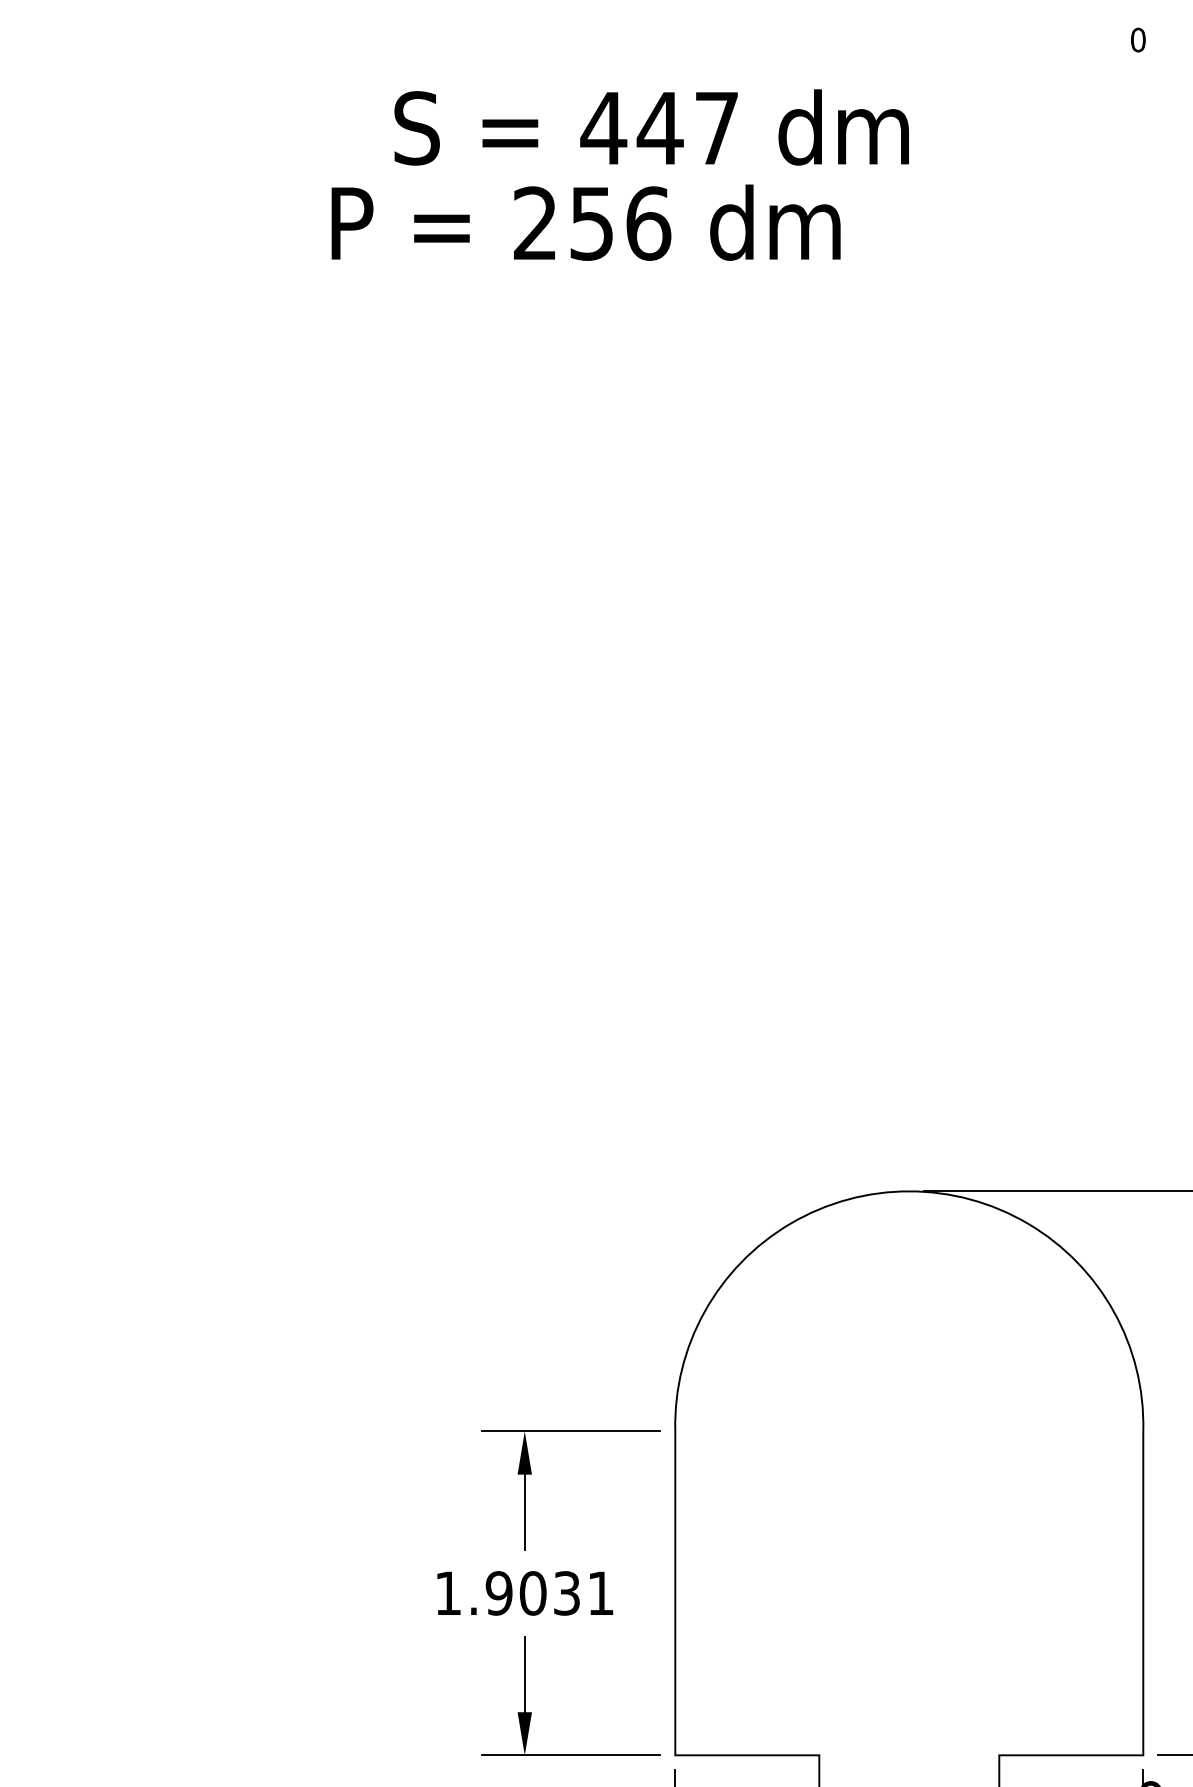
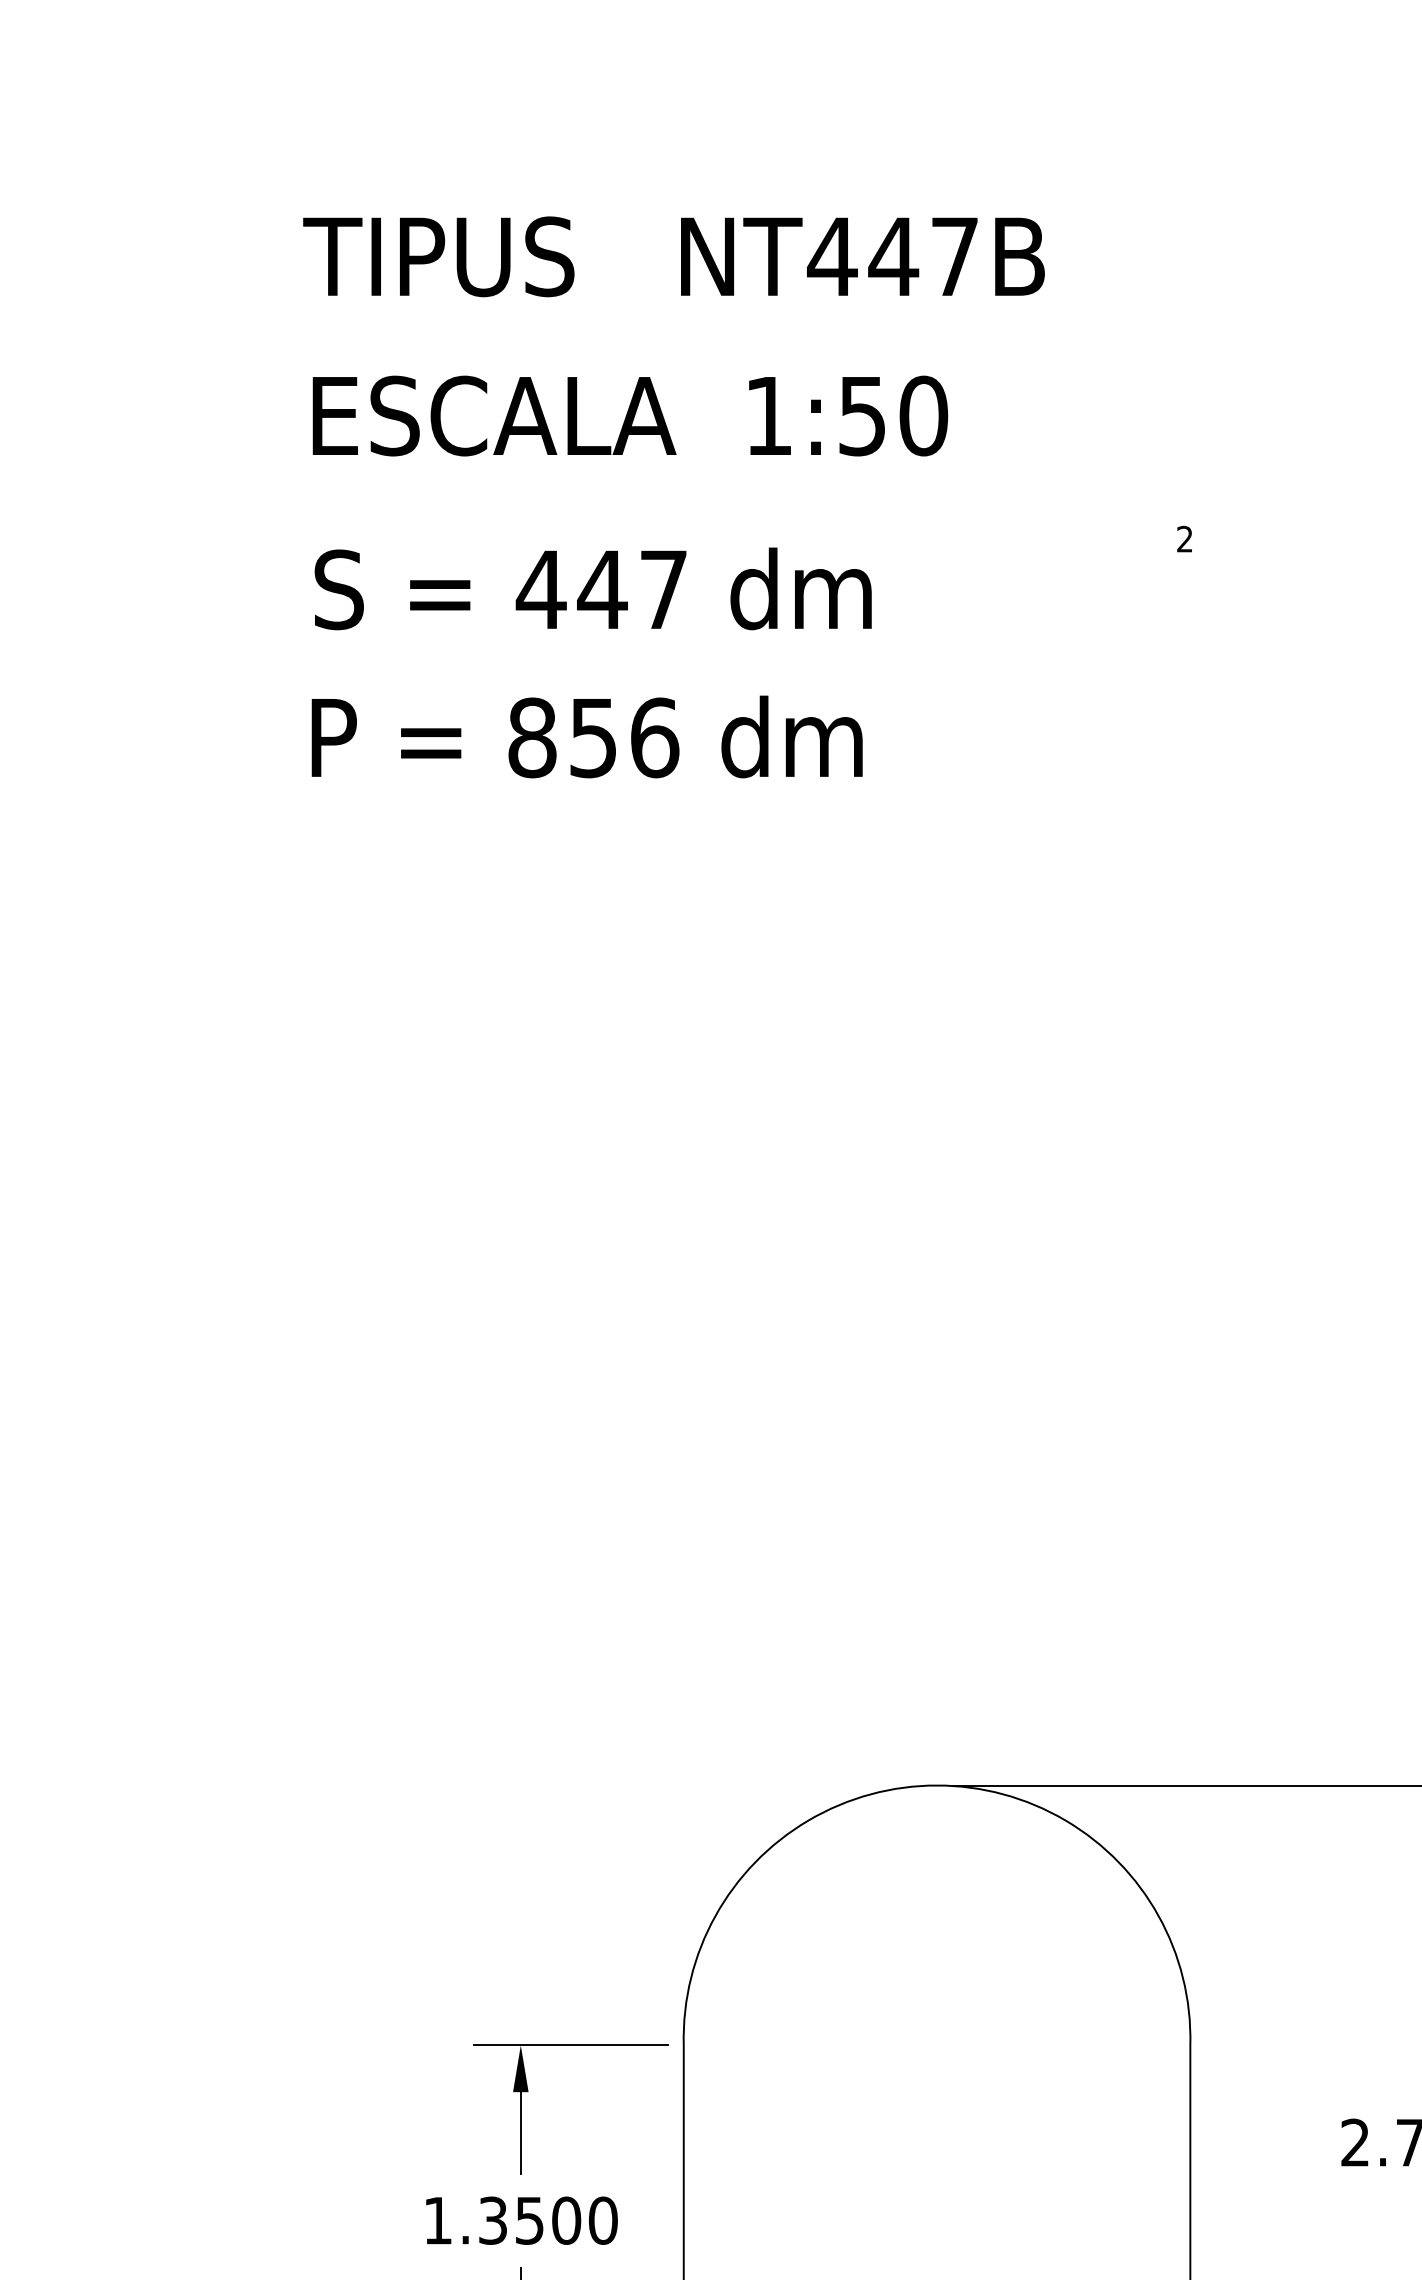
text: (1138, 39) -> (1185, 538), 0 -> 2
text: (651, 127) -> (592, 588), moved
text: (535, 223) -> (532, 737), 256 -> 856
text: (549, 1593) -> (547, 2220), 1.9031 -> 1.3500

